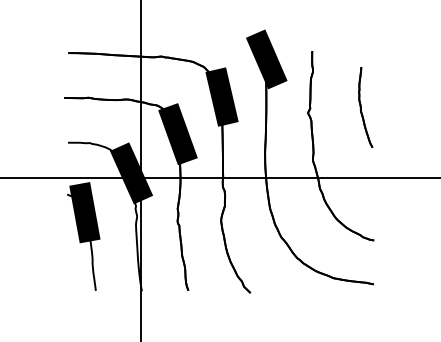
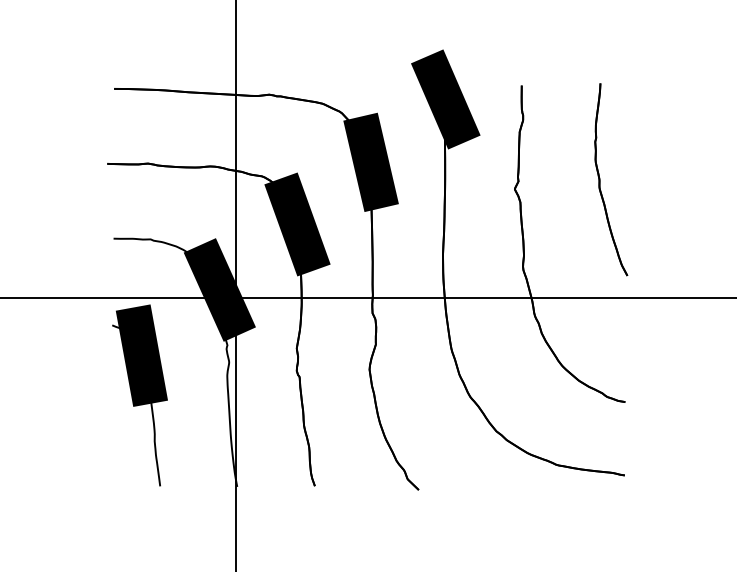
part: (365, 107) -> (610, 179), size x1.43

